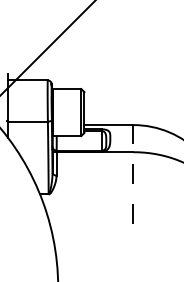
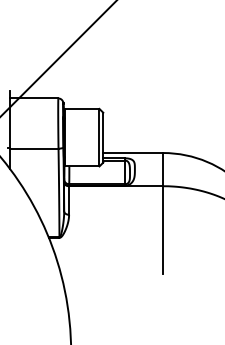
line: (133, 173) -> (163, 212), dashed -> solid

